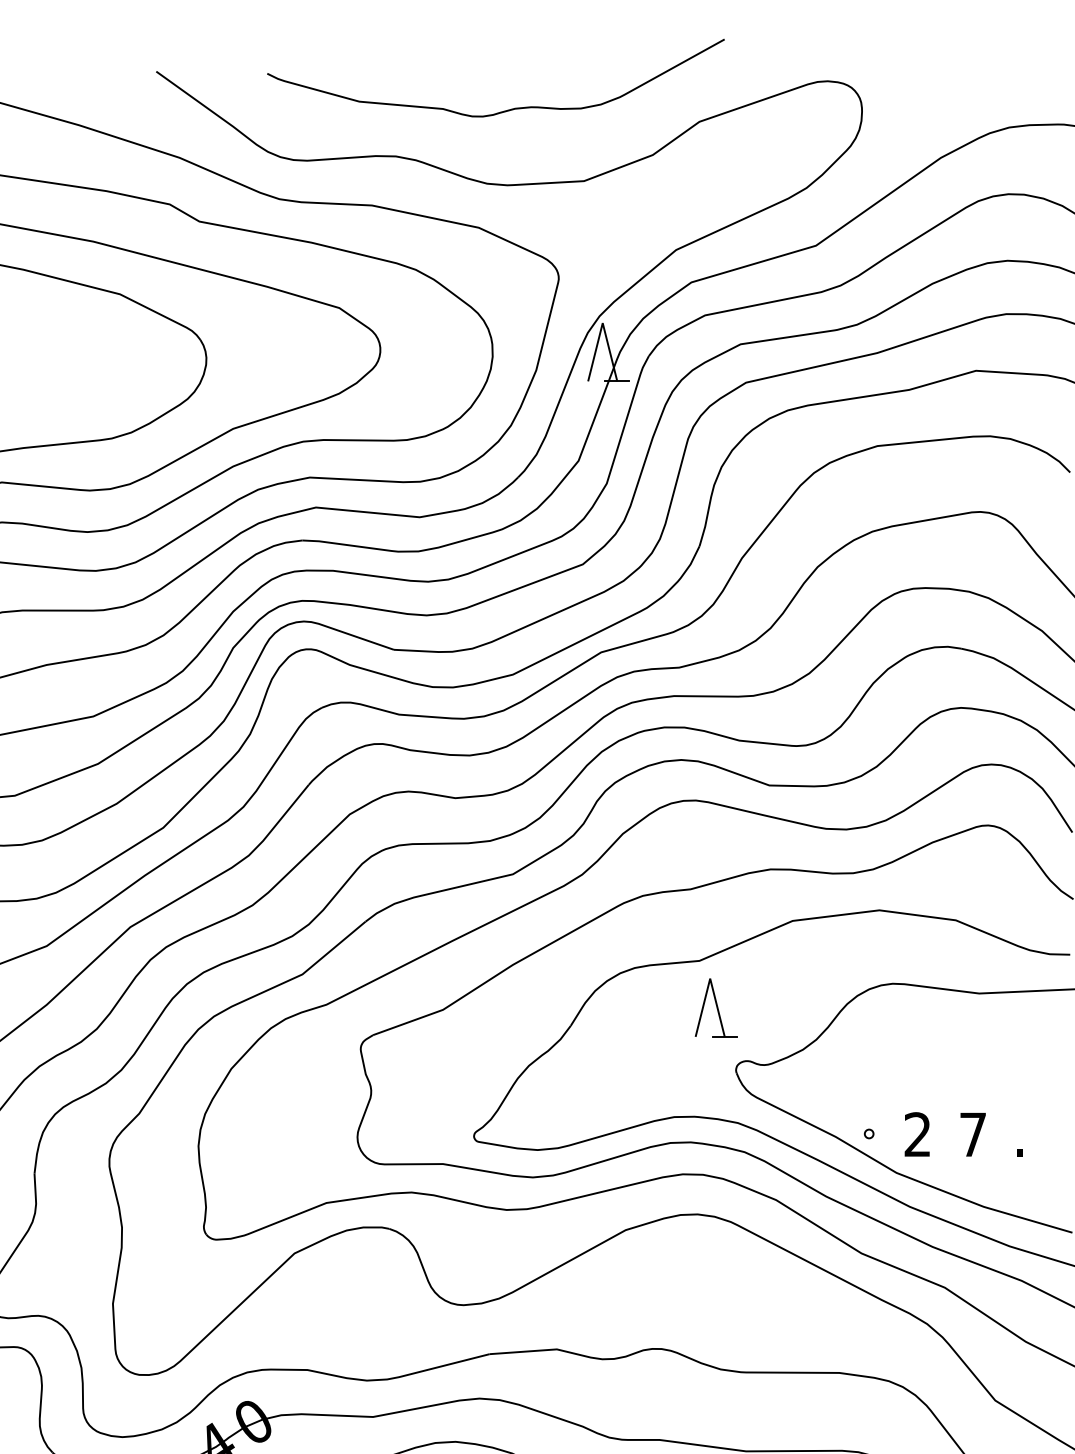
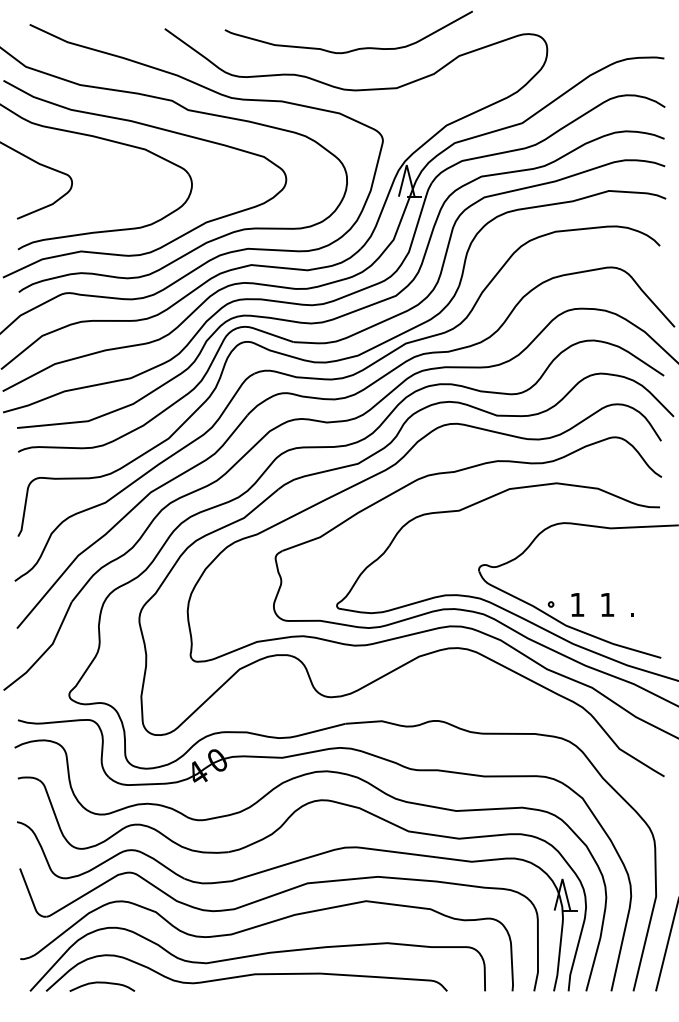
part: (714, 1008) -> (467, 536), removed
text: (917, 1133) -> (577, 604), 2 -> 1
text: (973, 1133) -> (607, 604), 7 -> 1

